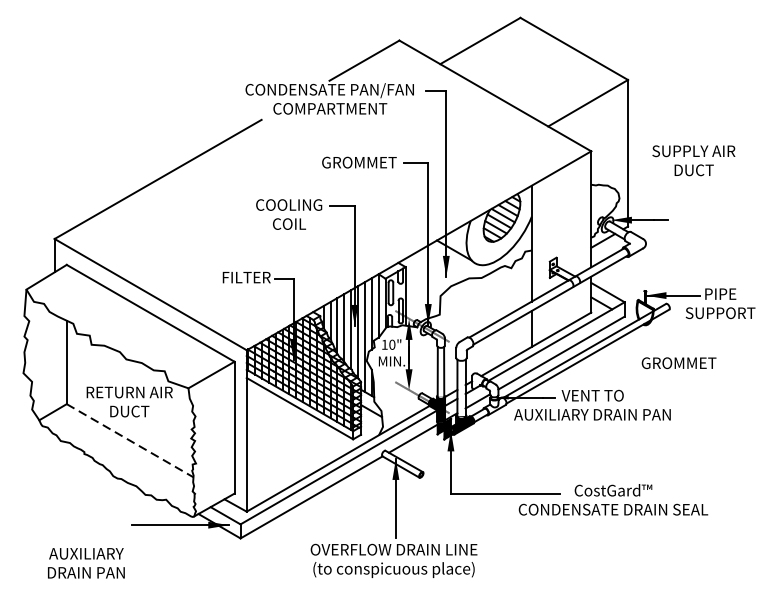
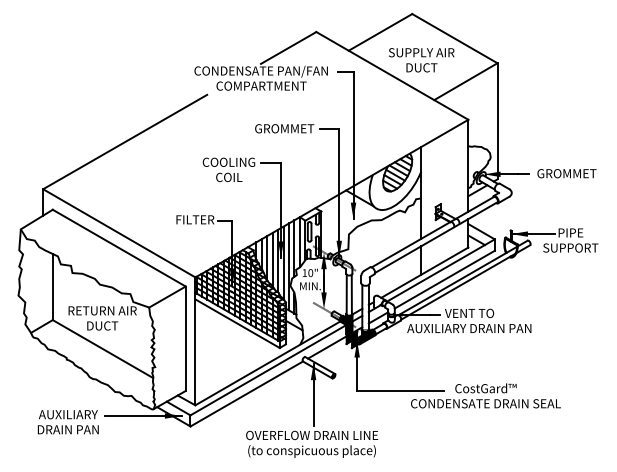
text: (693, 161) -> (421, 60), moved
text: (678, 362) -> (566, 173), moved
line: (130, 441) -> (103, 349), dashed -> solid
text: (85, 563) -> (67, 422), moved

